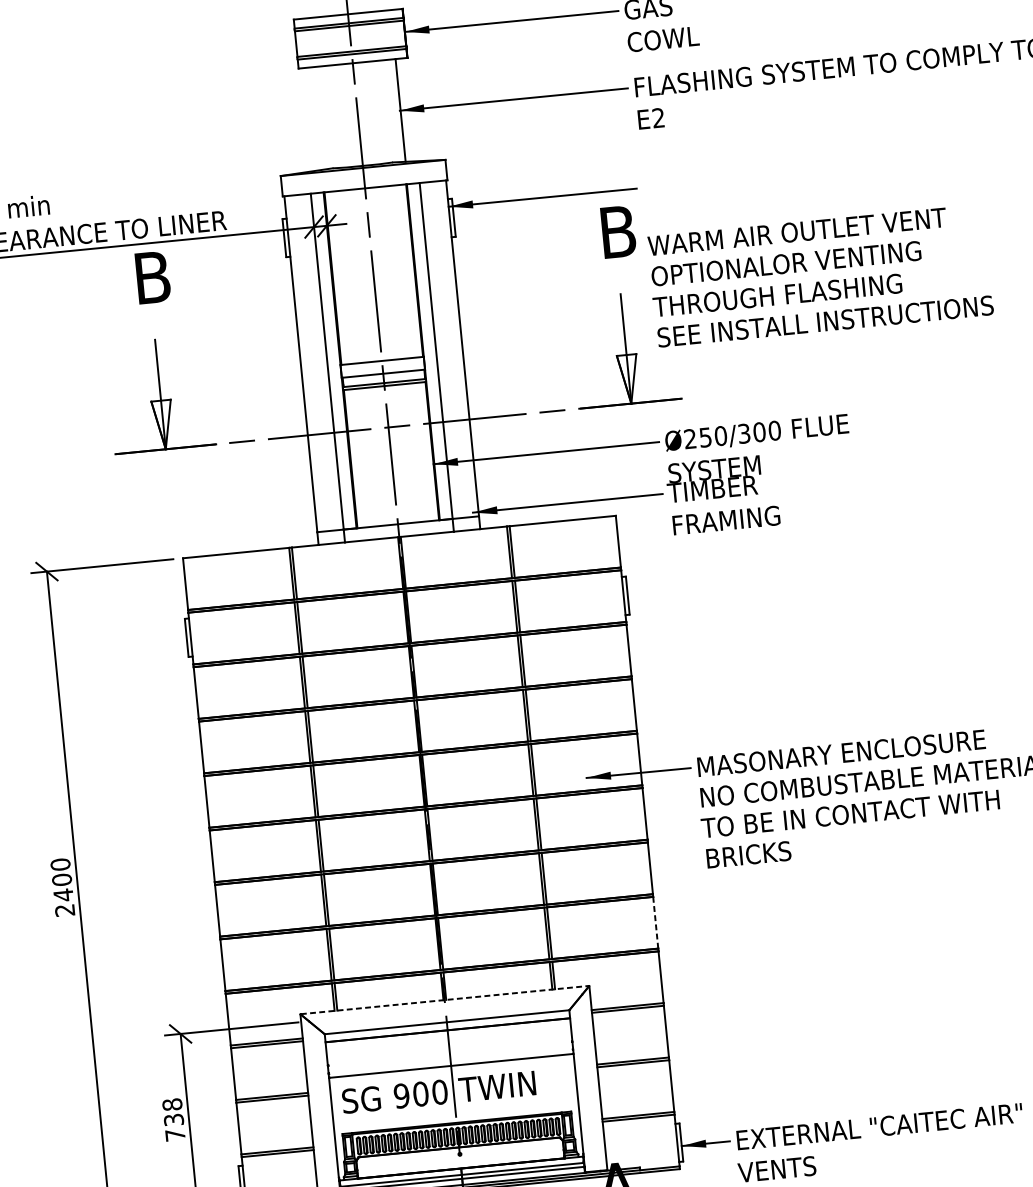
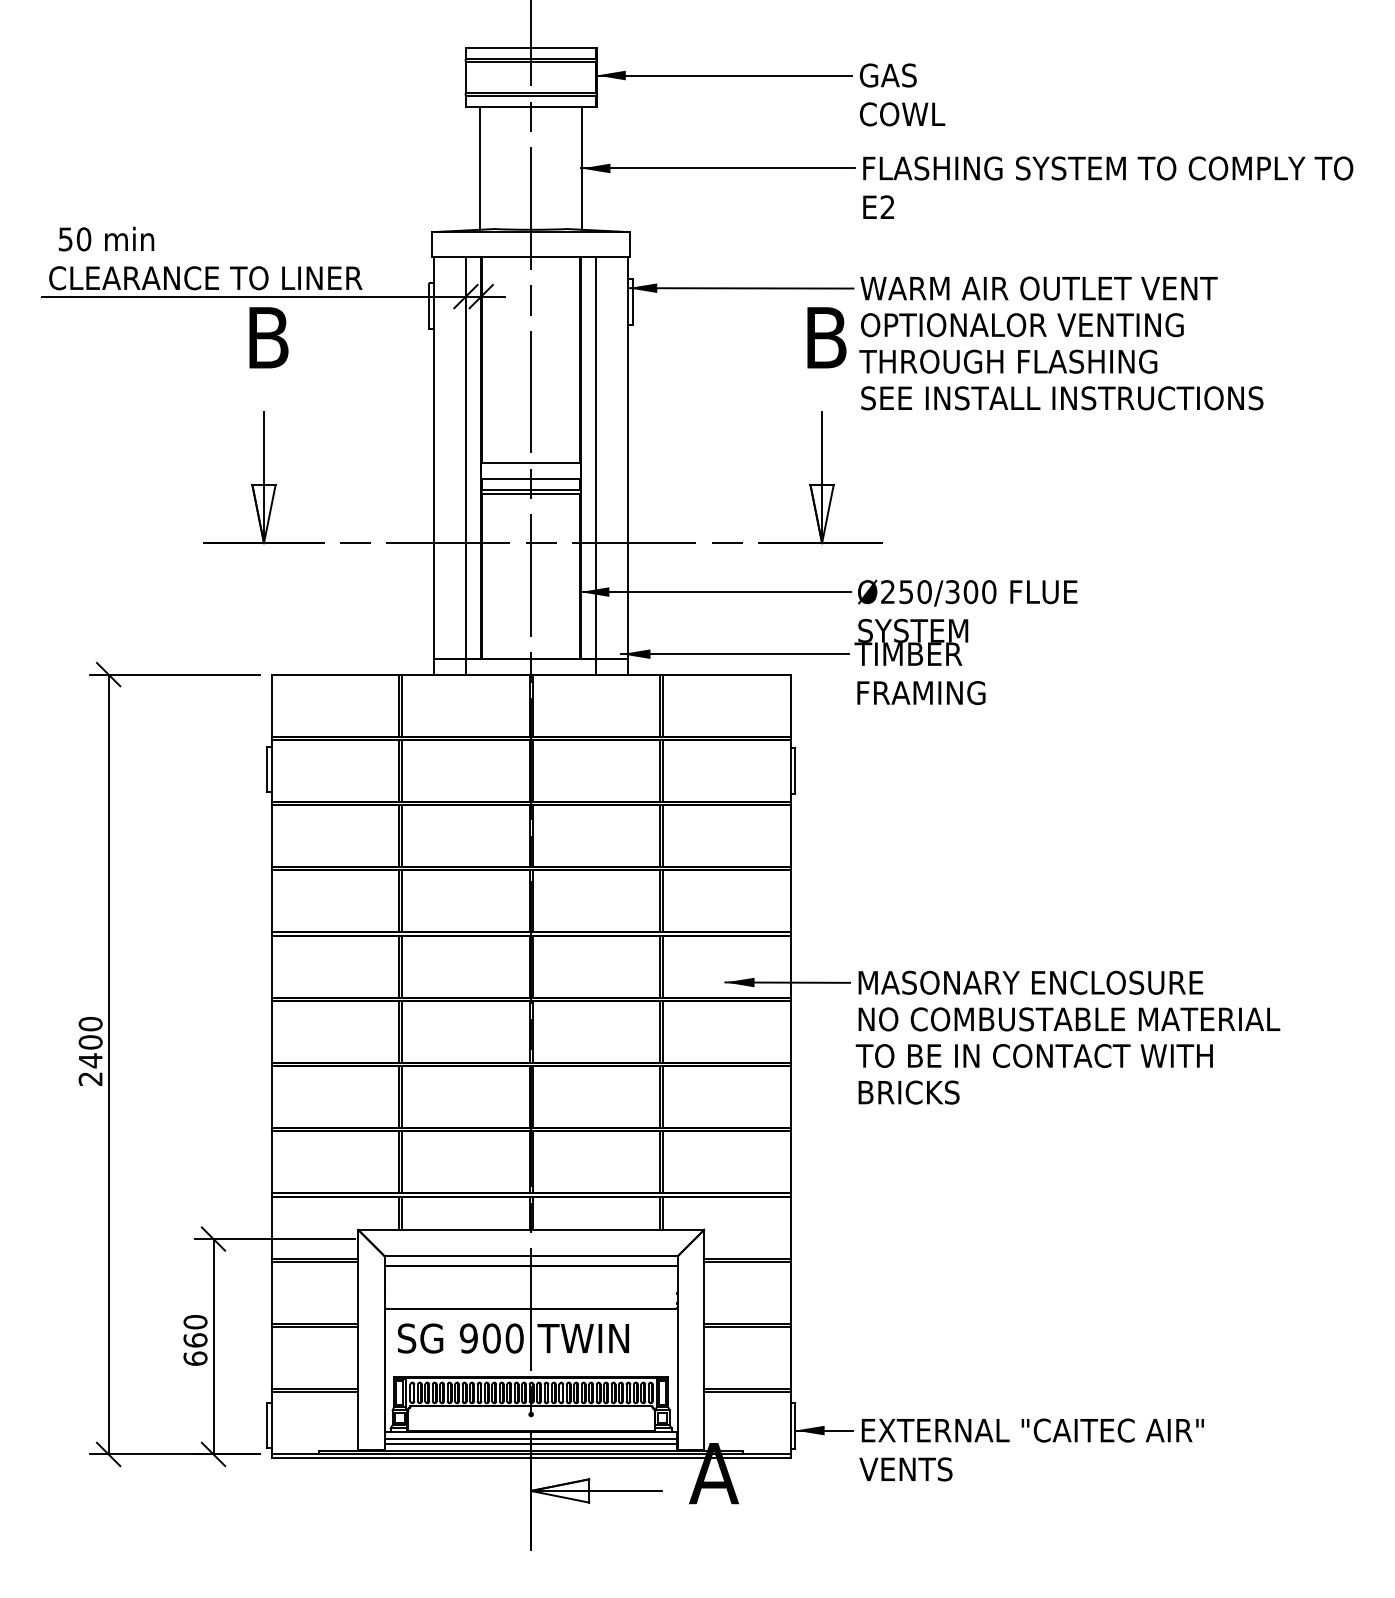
line: (314, 118) -> (479, 167), added
text: (820, 275) -> (1061, 343), moved
line: (655, 922) -> (790, 1162), dashed -> solid
line: (445, 999) -> (531, 1229), dashed -> solid
text: (173, 1120) -> (195, 1340), 738 -> 660

